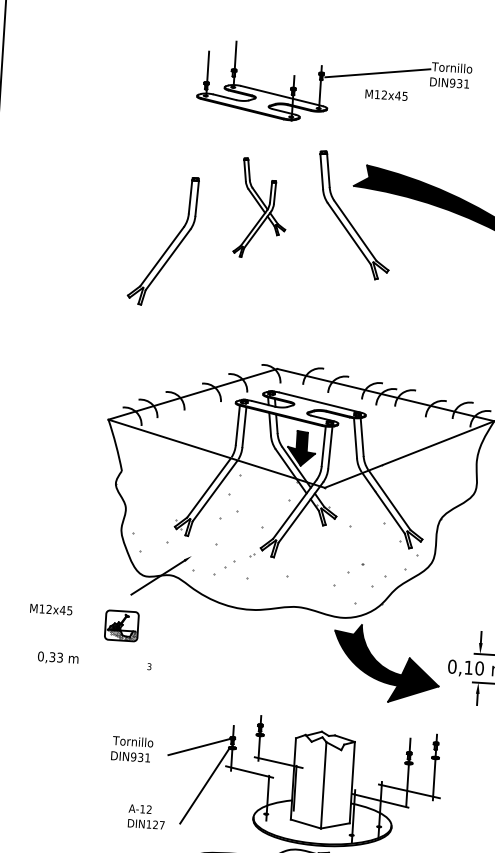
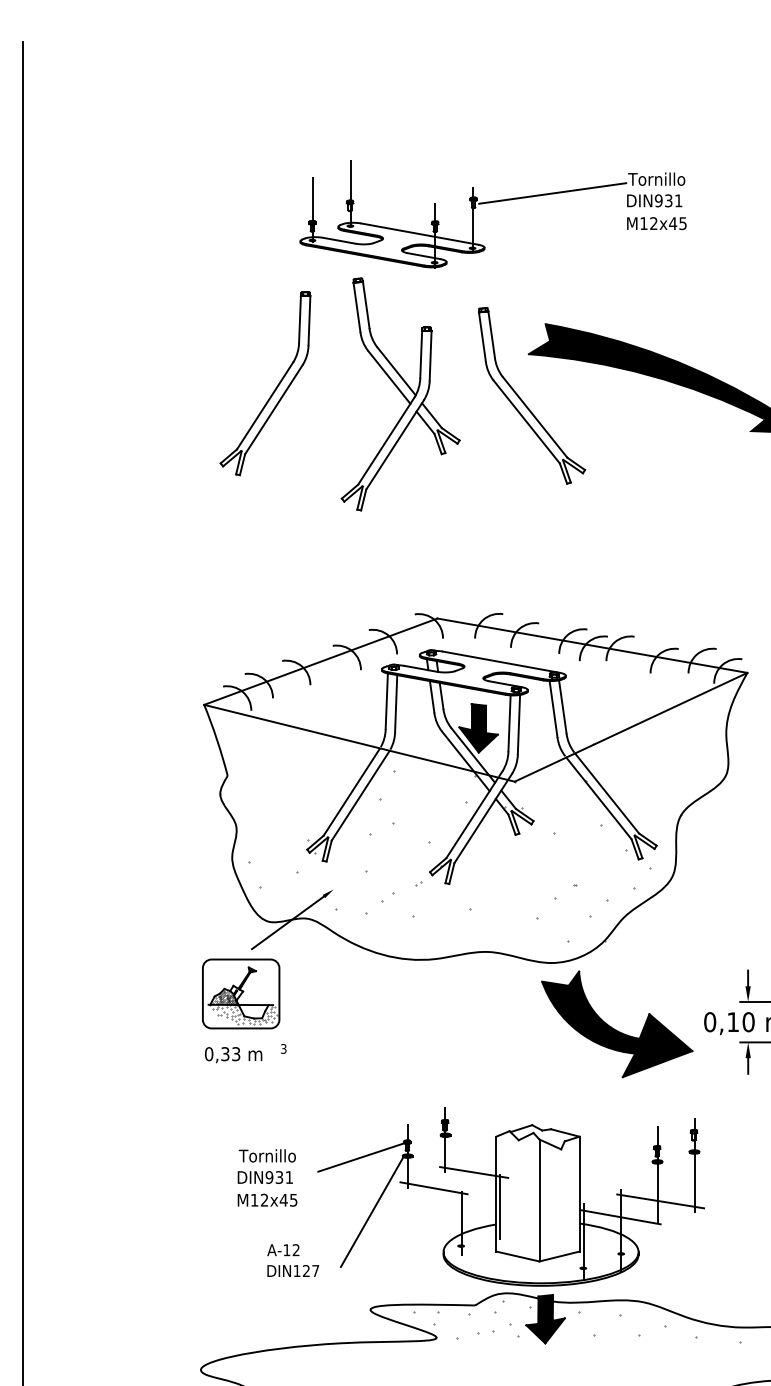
text: (386, 95) -> (656, 223), moved
part: (261, 208) -> (400, 394), size x1.67
part: (170, 244) -> (275, 387), moved
text: (51, 609) -> (267, 1199), moved
part: (122, 625) -> (241, 993), size x1.67
text: (58, 658) -> (233, 1055), moved

